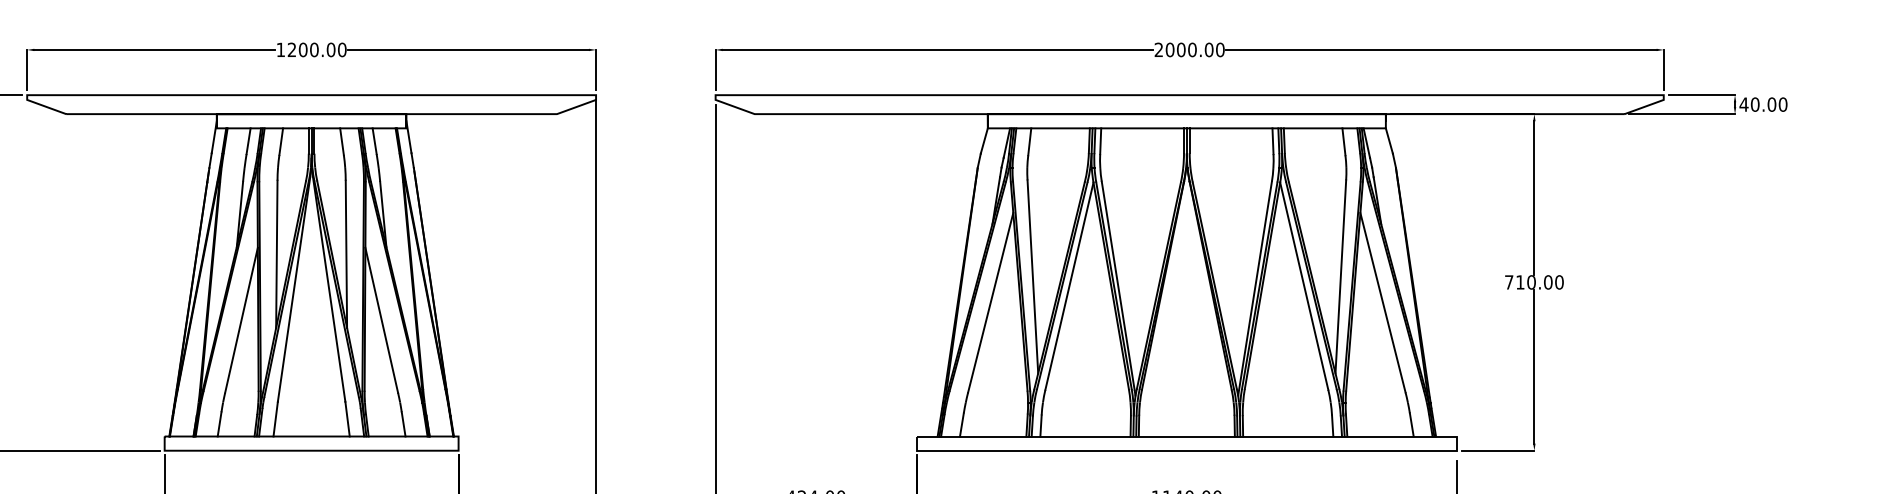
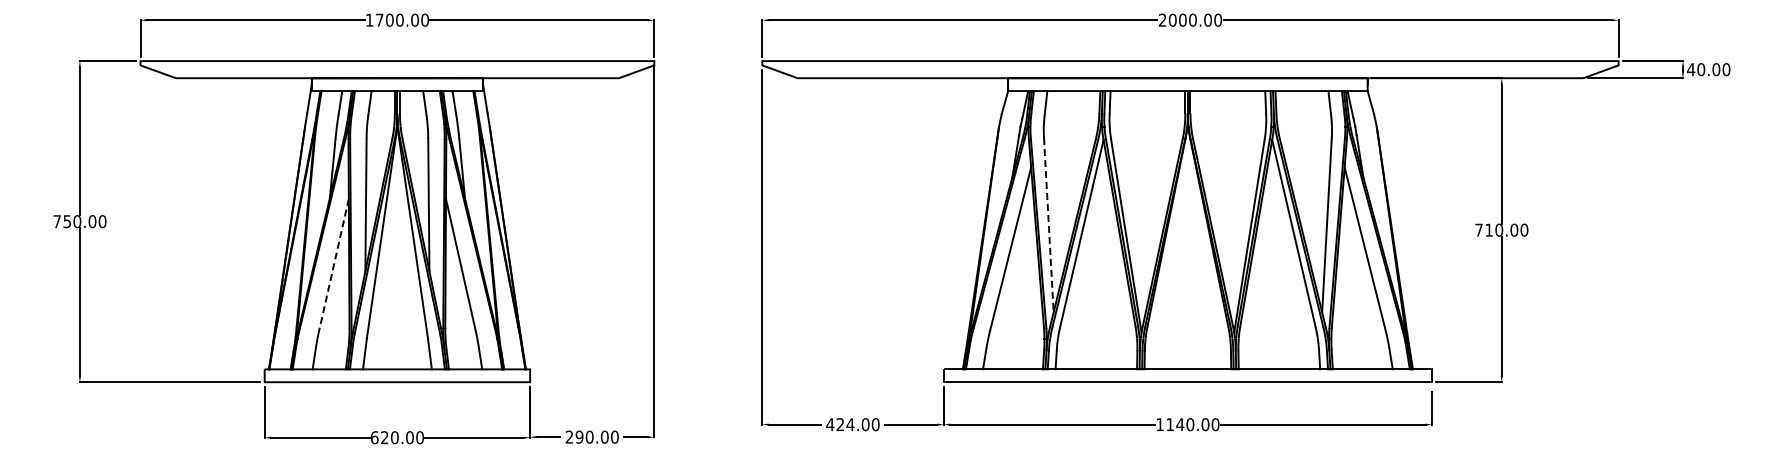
text: (291, 49) -> (379, 19), 1200.00 -> 1700.00
line: (1032, 277) -> (1048, 225), solid -> dashed
line: (240, 320) -> (333, 264), solid -> dashed

